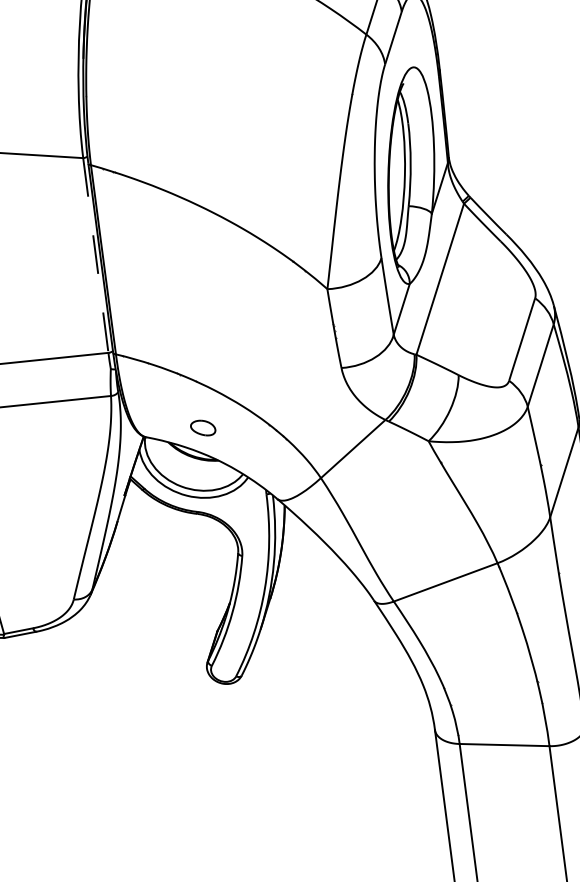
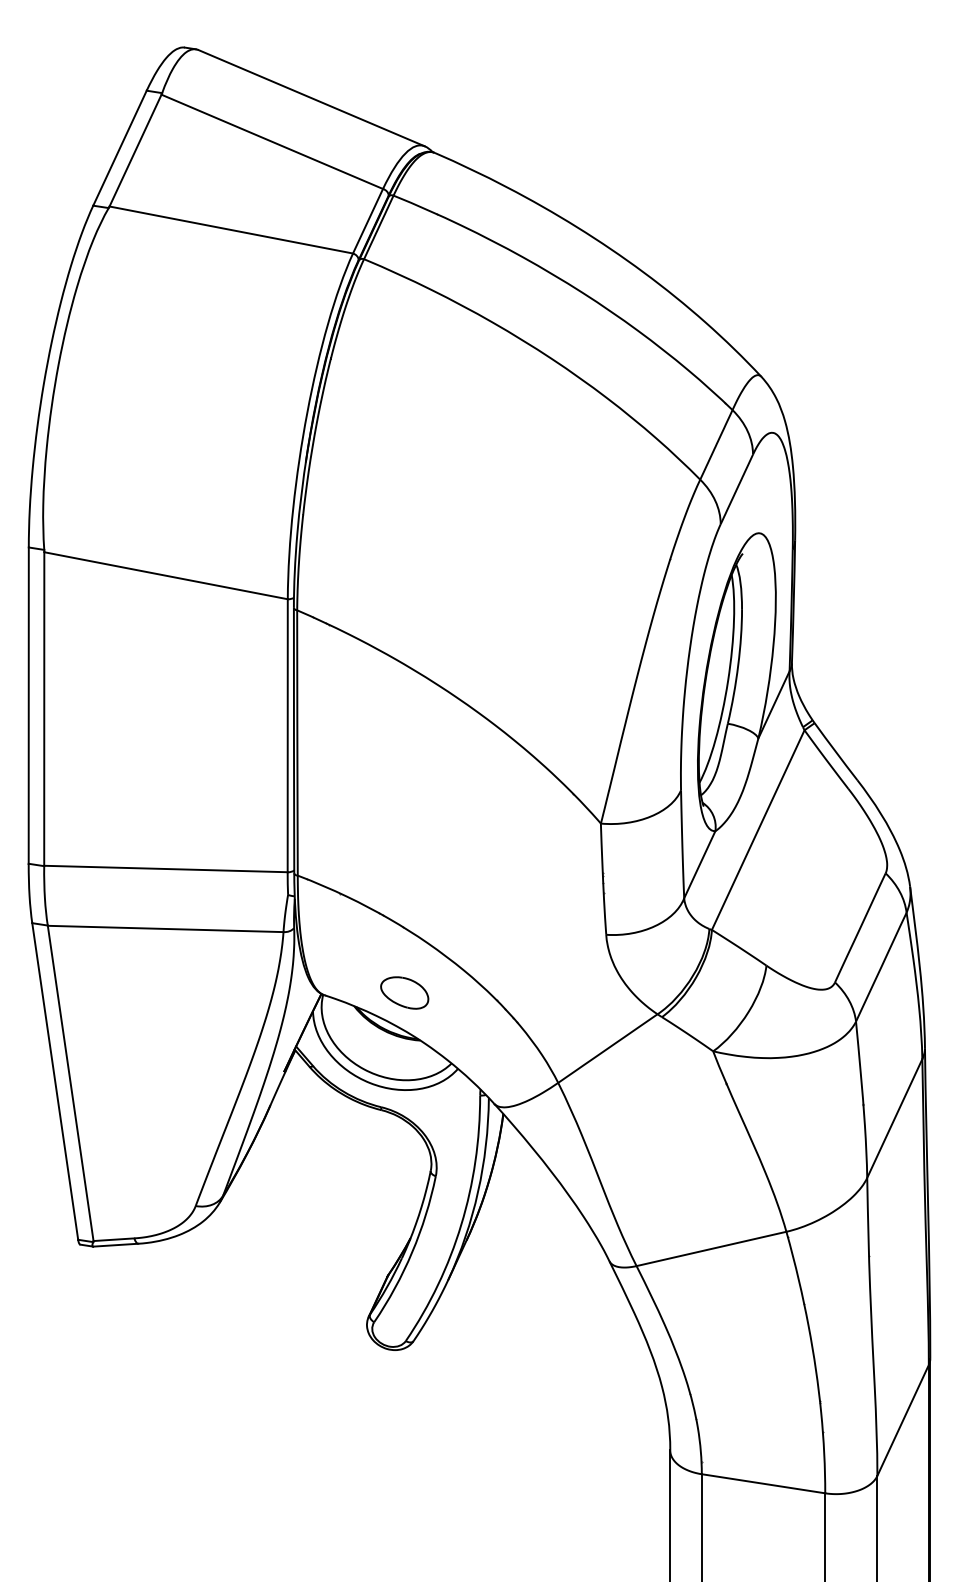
line: (95, 256) -> (287, 736), dashed -> solid
part: (202, 427) -> (404, 992), size x1.43

